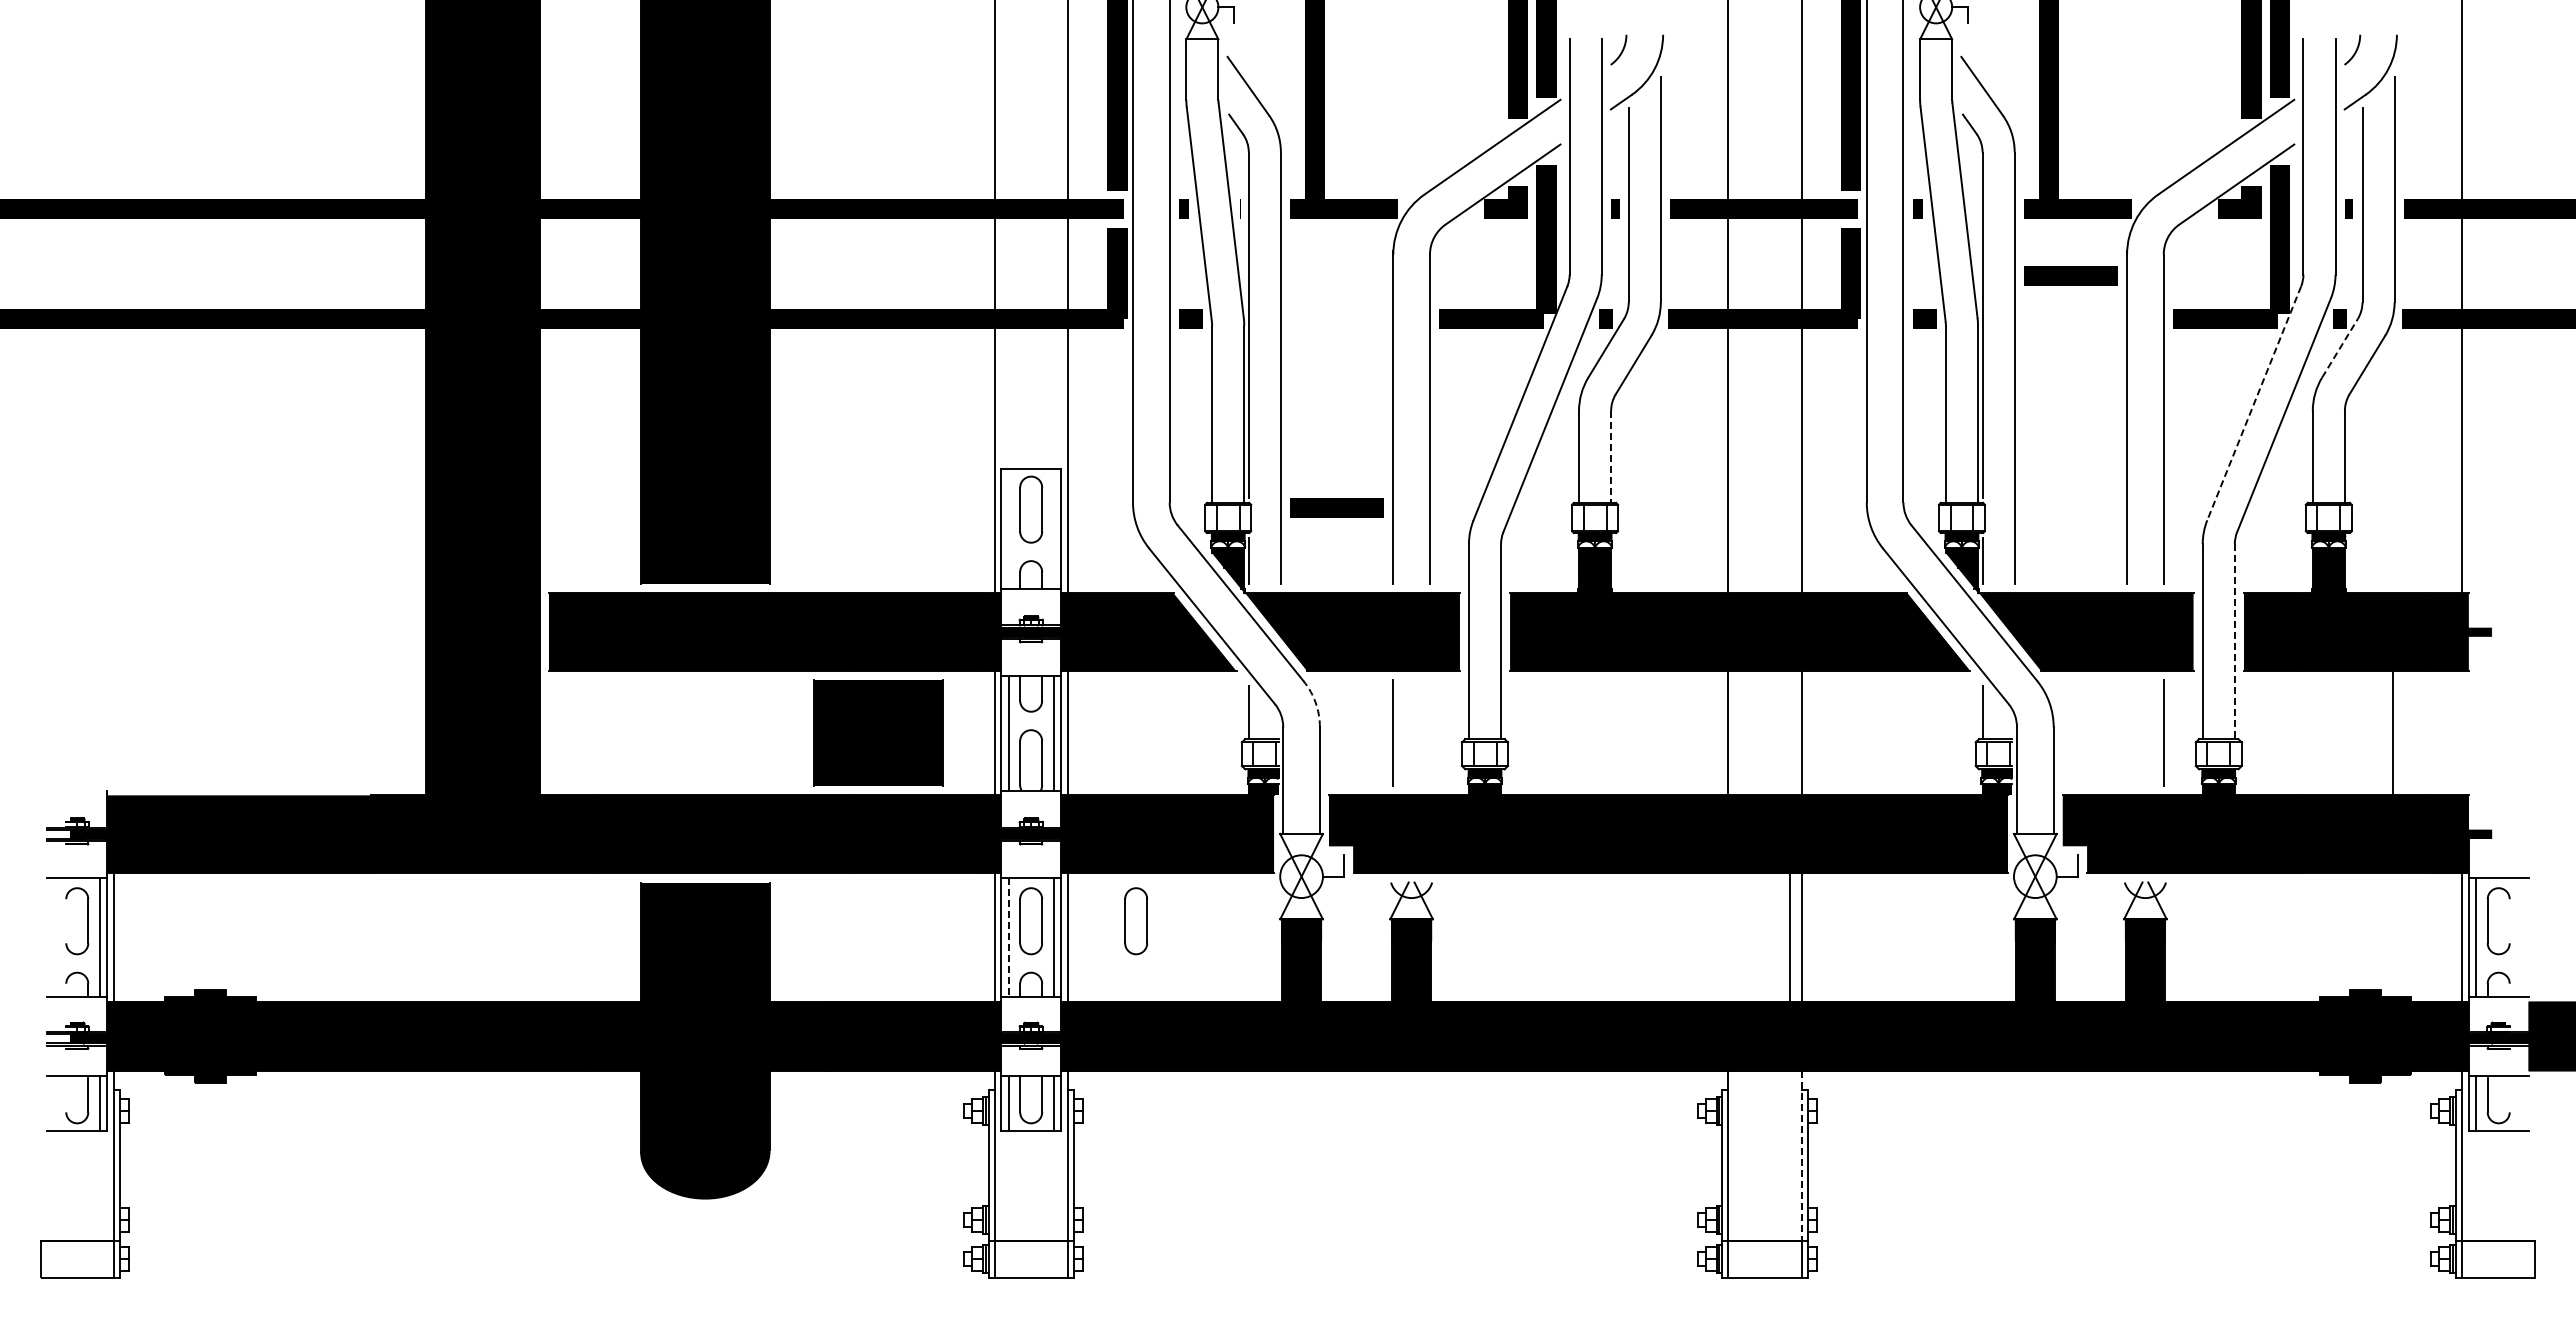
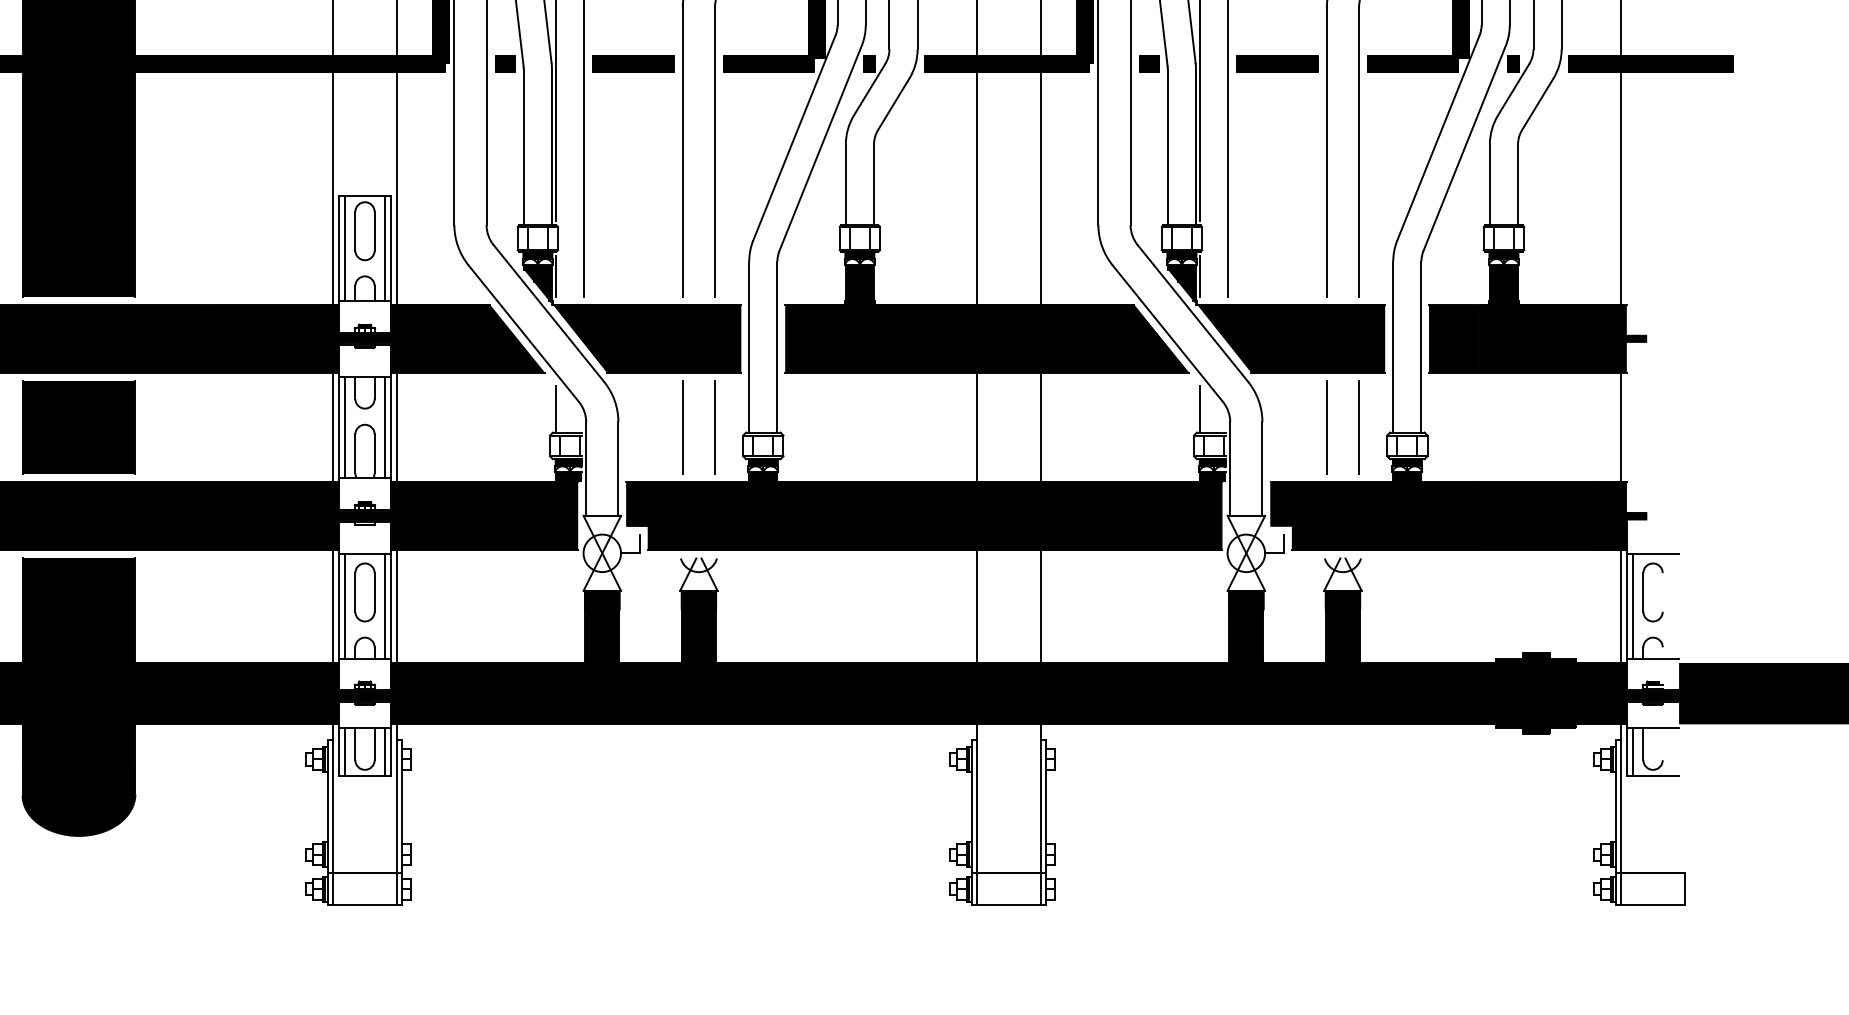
line: (2070, 275) -> (1277, 63), moved
line: (2340, 347) -> (1514, 88), dashed -> solid
line: (2254, 403) -> (1438, 138), dashed -> solid
line: (1611, 456) -> (874, 184), dashed -> solid
line: (1336, 507) -> (632, 63), moved
line: (1008, 528) -> (345, 247), added
line: (1053, 528) -> (384, 247), added
line: (2234, 642) -> (1421, 347), dashed -> solid
arc: (1315, 702) -> (614, 400), dashed -> solid
part: (878, 732) -> (79, 426), moved
line: (1429, 732) -> (714, 426), added
line: (2126, 732) -> (1326, 426), added
line: (2393, 733) -> (1621, 427), moved
part: (1136, 921) -> (457, 592), removed
line: (1008, 937) -> (345, 606), dashed -> solid
line: (1790, 937) -> (977, 606), moved
line: (1801, 1156) -> (1041, 798), dashed -> solid

